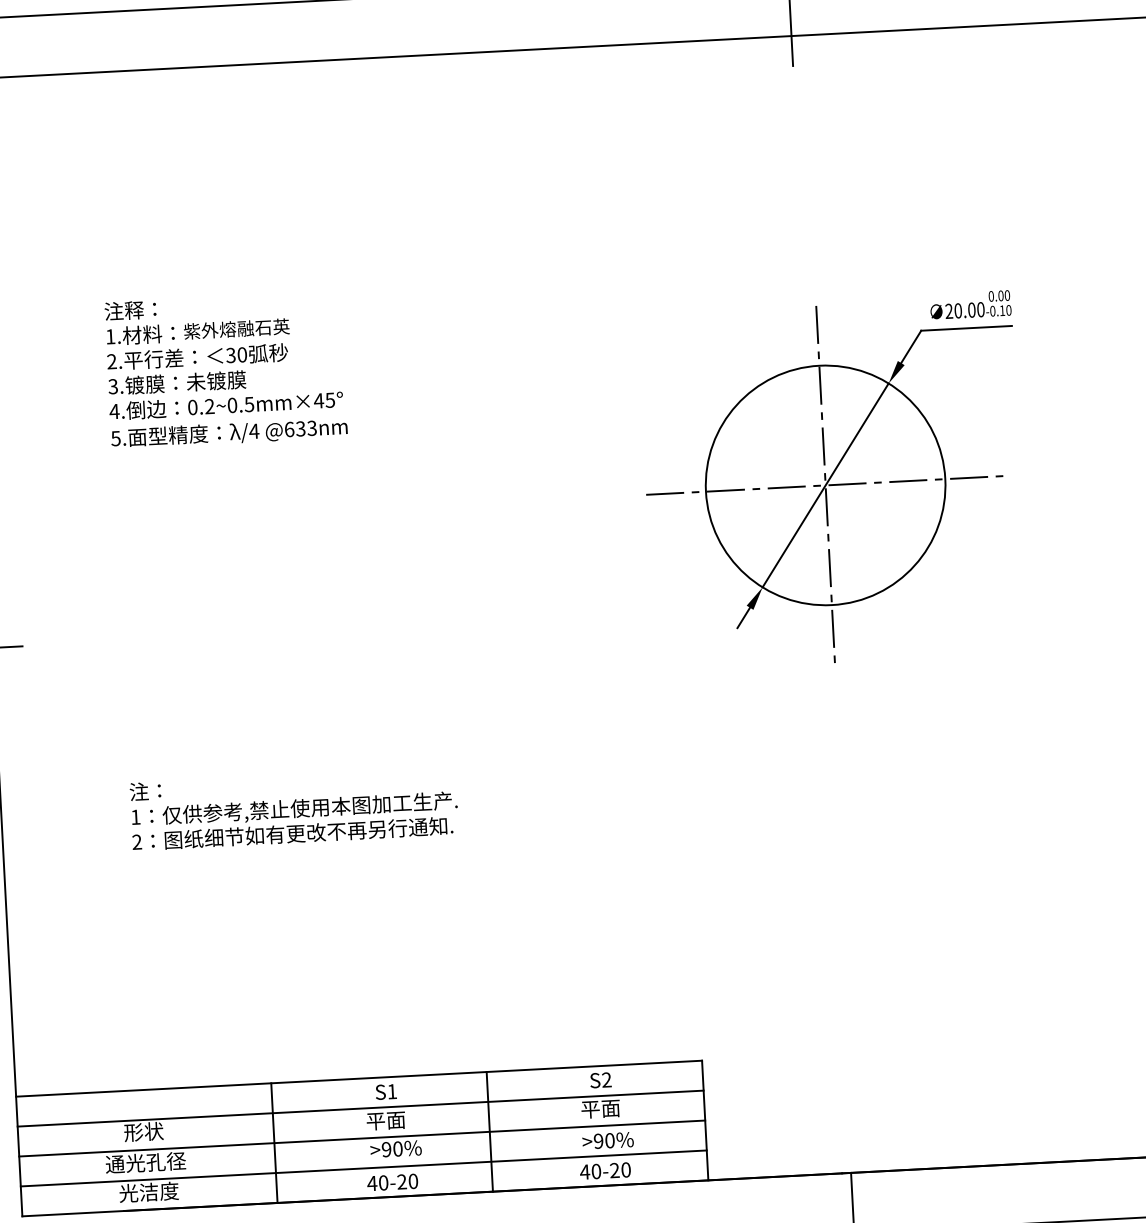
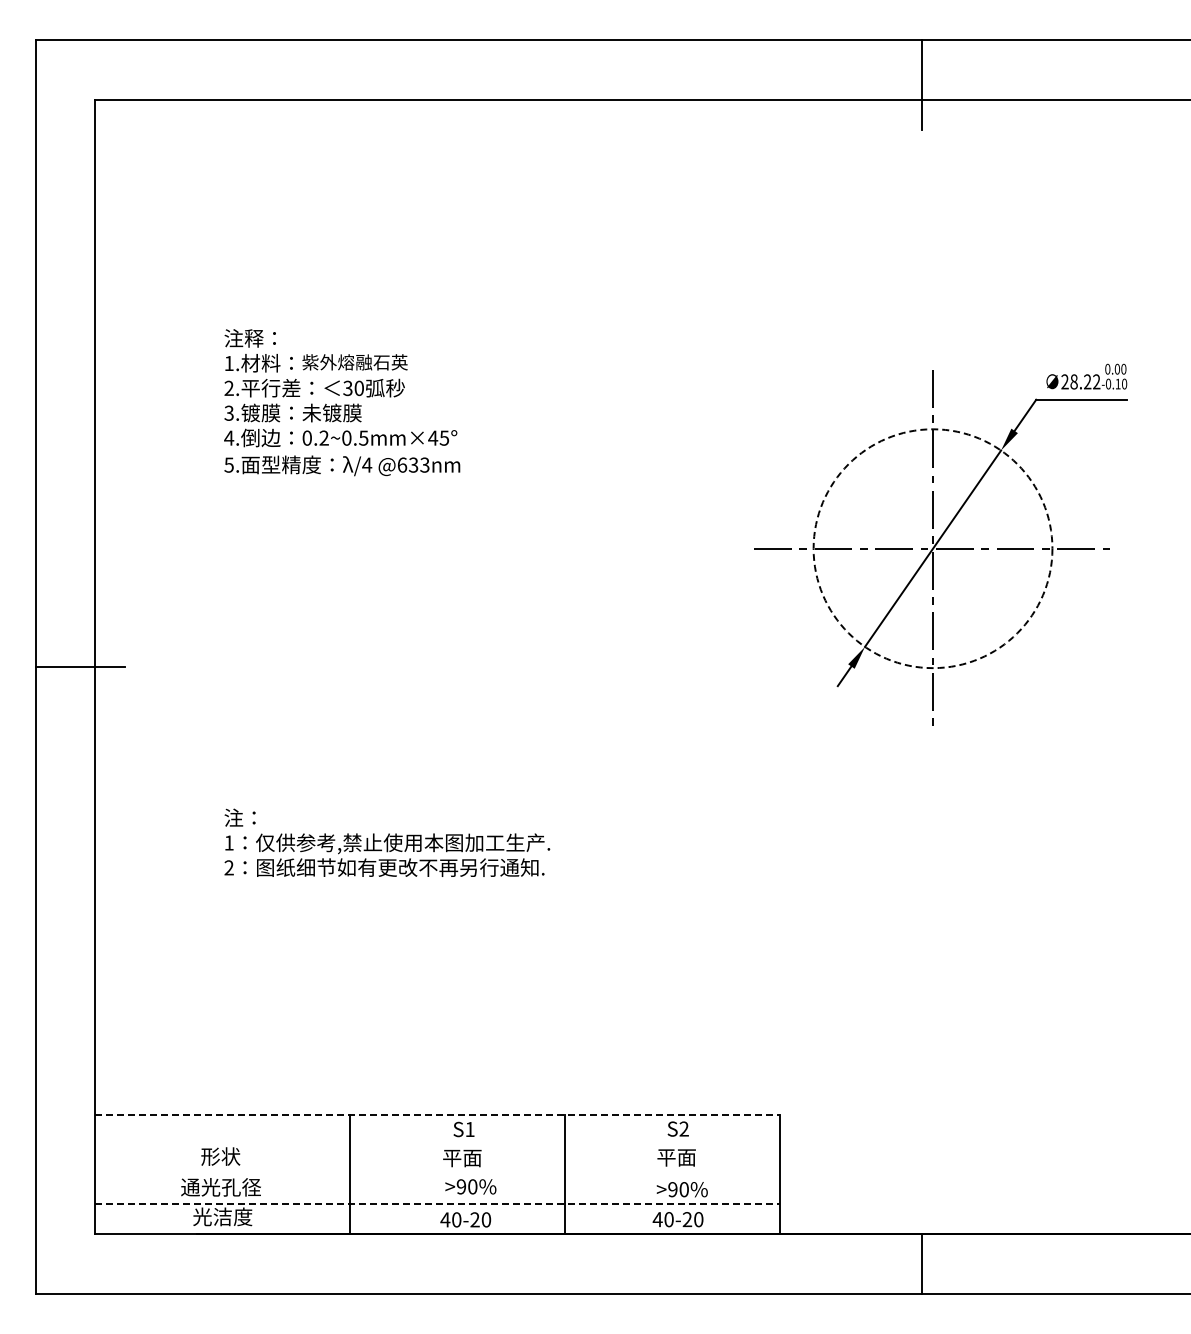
text: (969, 309) -> (1085, 381), 20.00 -> 28.22
circle: (825, 485) -> (932, 548), solid -> dashed
line: (359, 1078) -> (438, 1114), solid -> dashed
line: (360, 1108) -> (437, 1144), removed
line: (361, 1138) -> (437, 1174), removed
line: (364, 1168) -> (438, 1204), solid -> dashed

